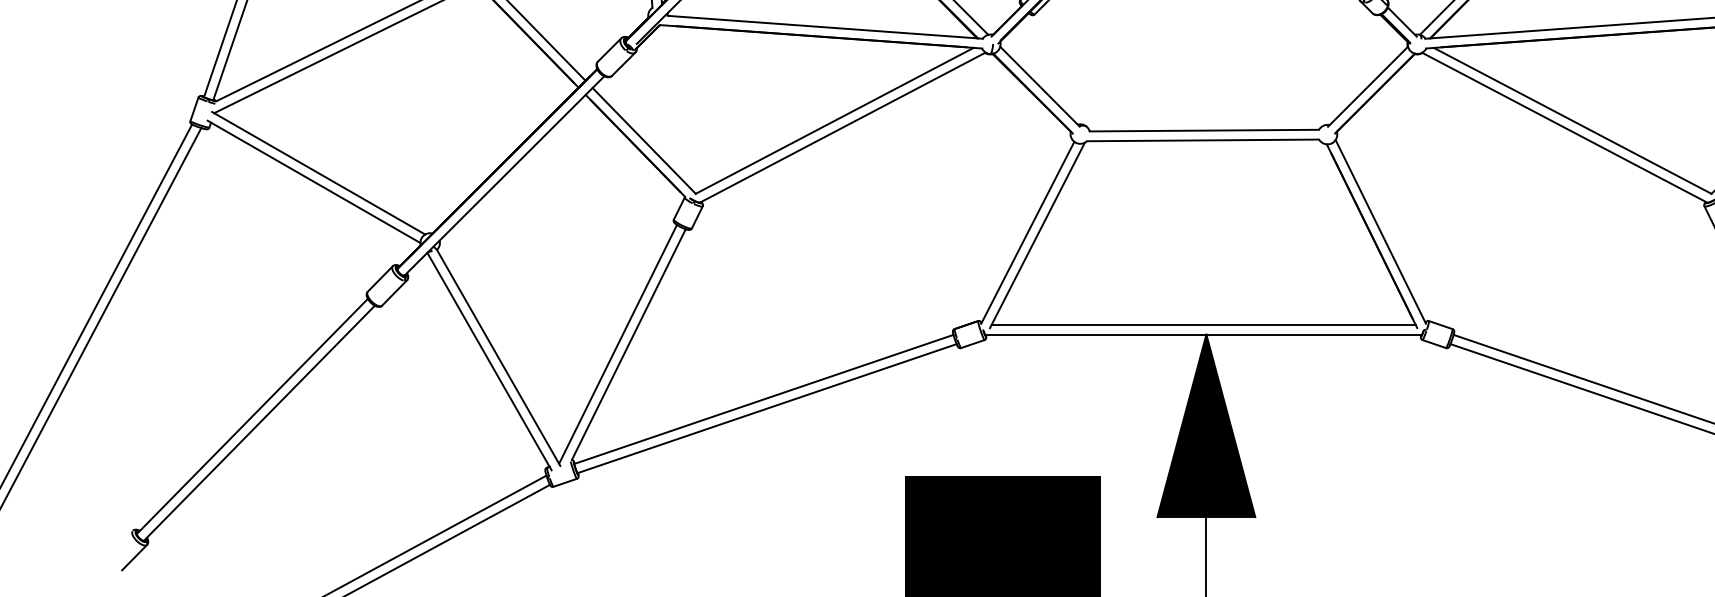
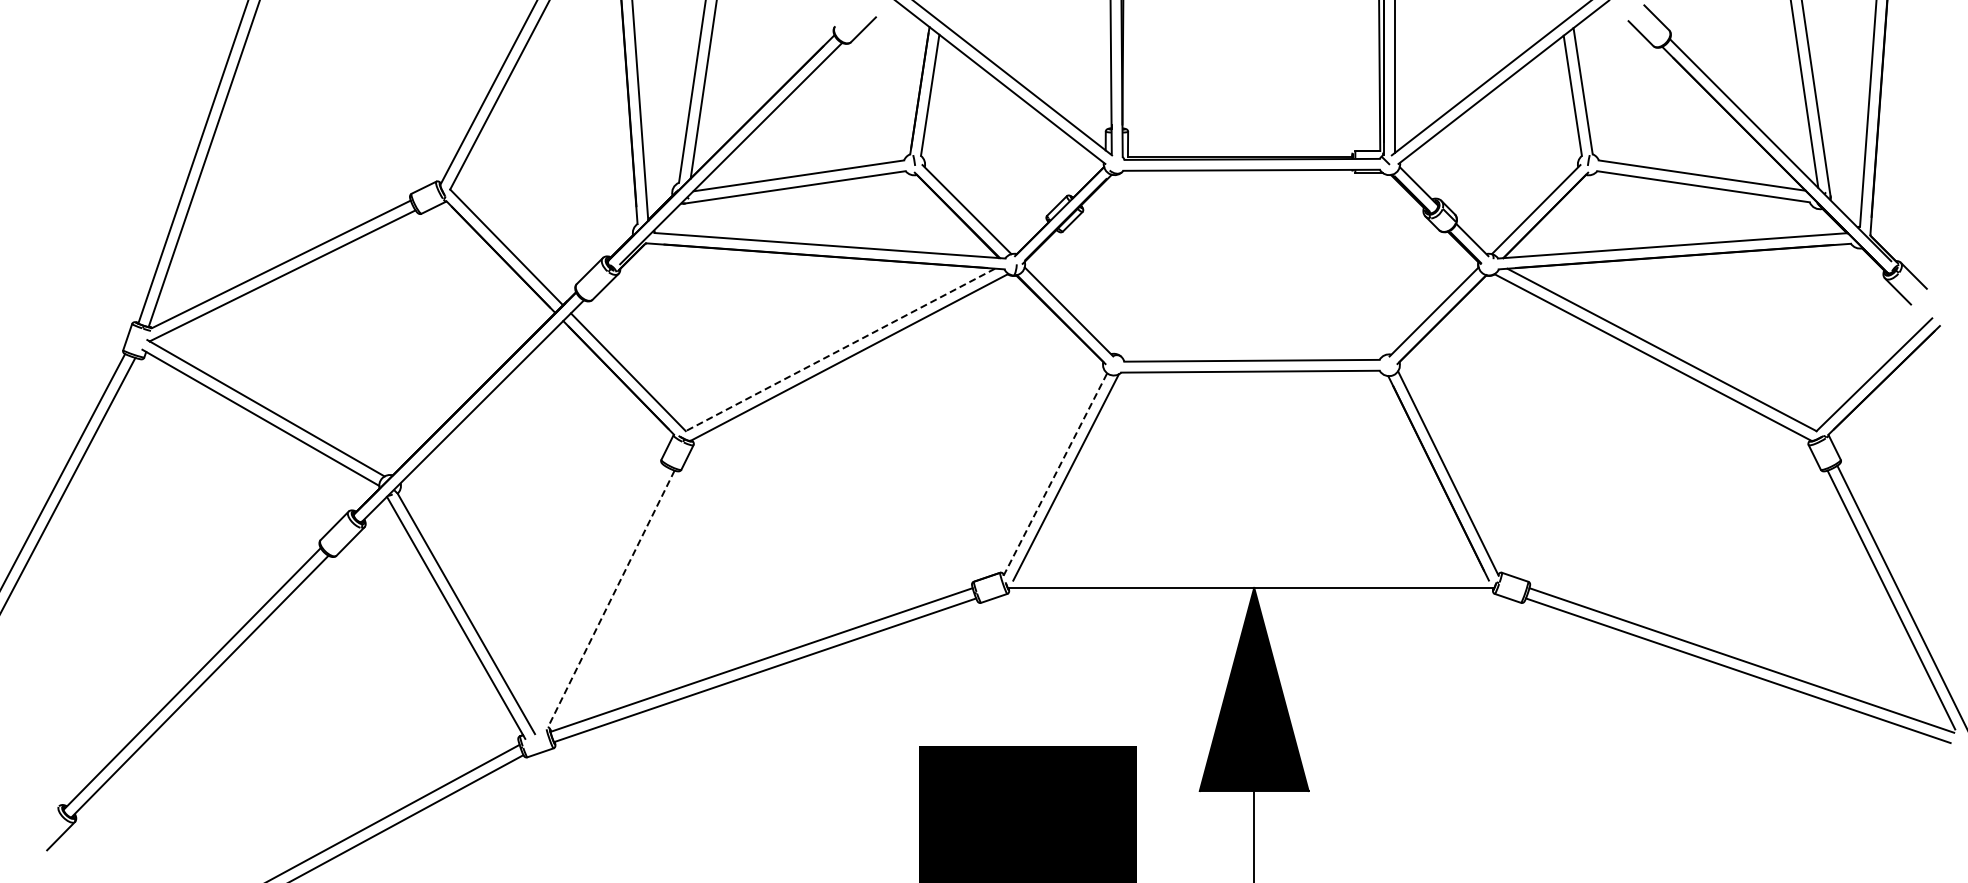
line: (834, 120) -> (840, 349), solid -> dashed
line: (1027, 232) -> (1055, 474), solid -> dashed
line: (1203, 325) -> (1251, 577), removed
line: (617, 344) -> (598, 598), removed
line: (629, 345) -> (611, 599), solid -> dashed

